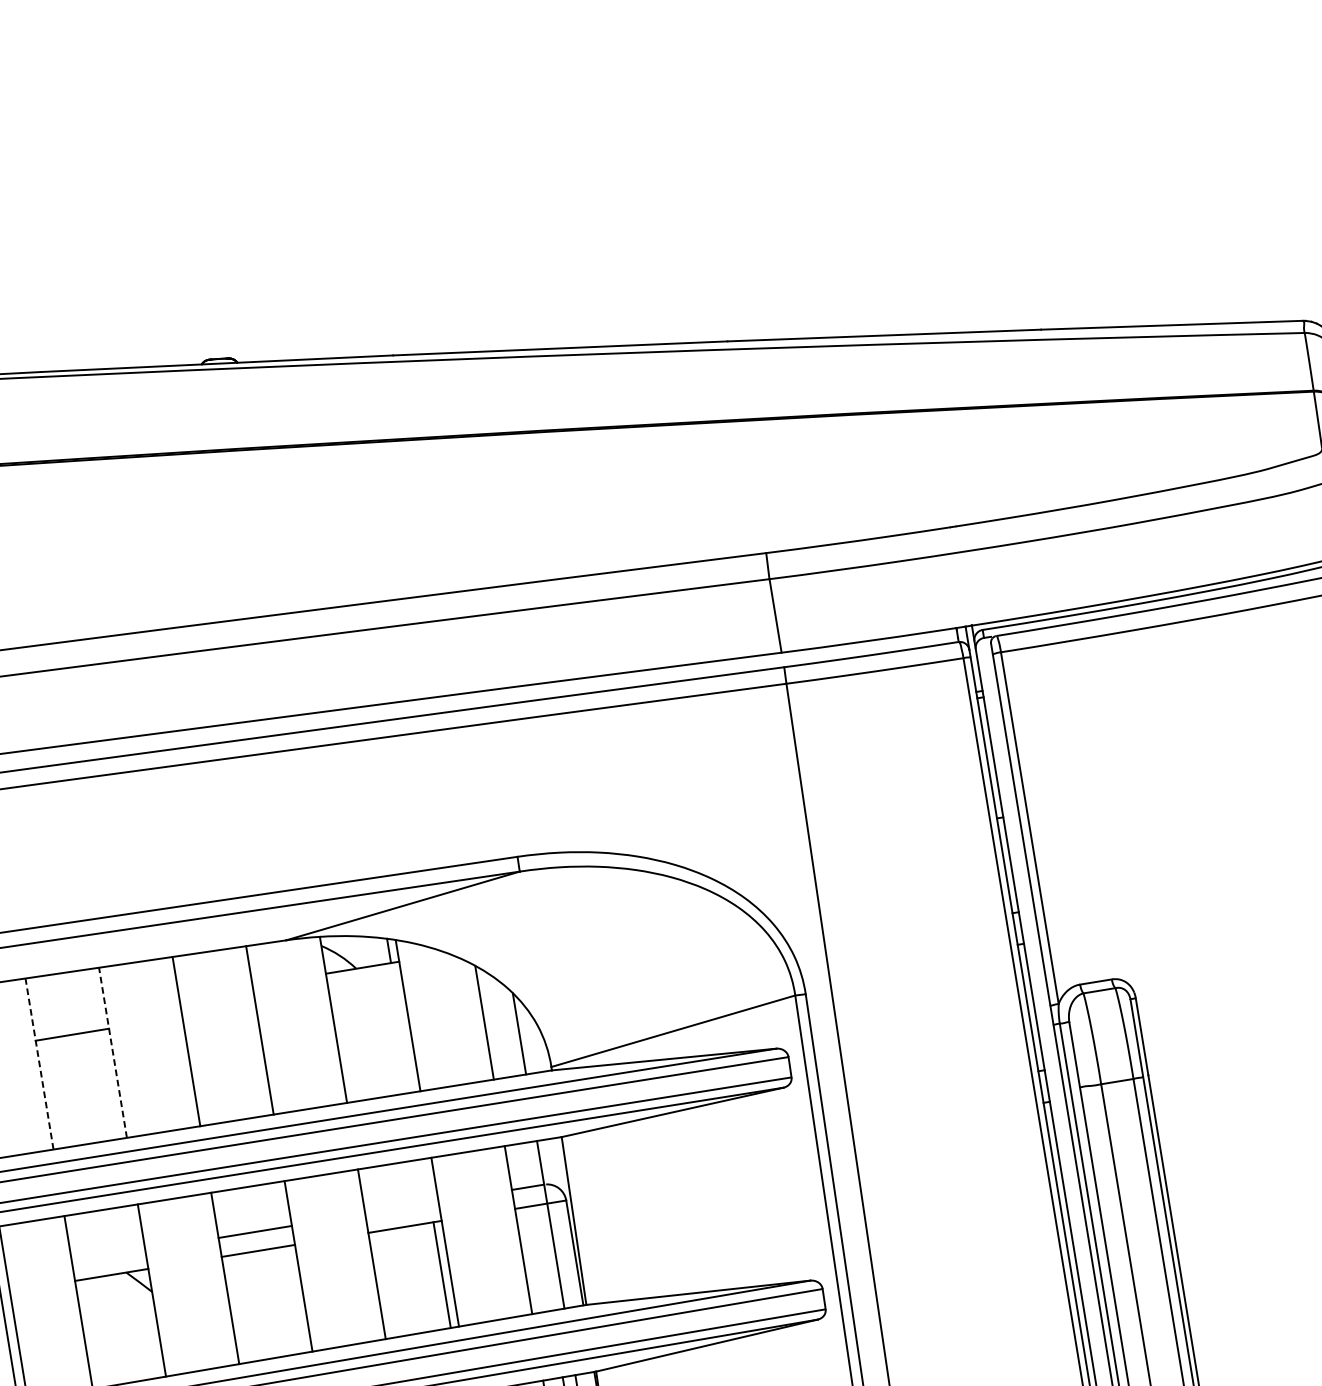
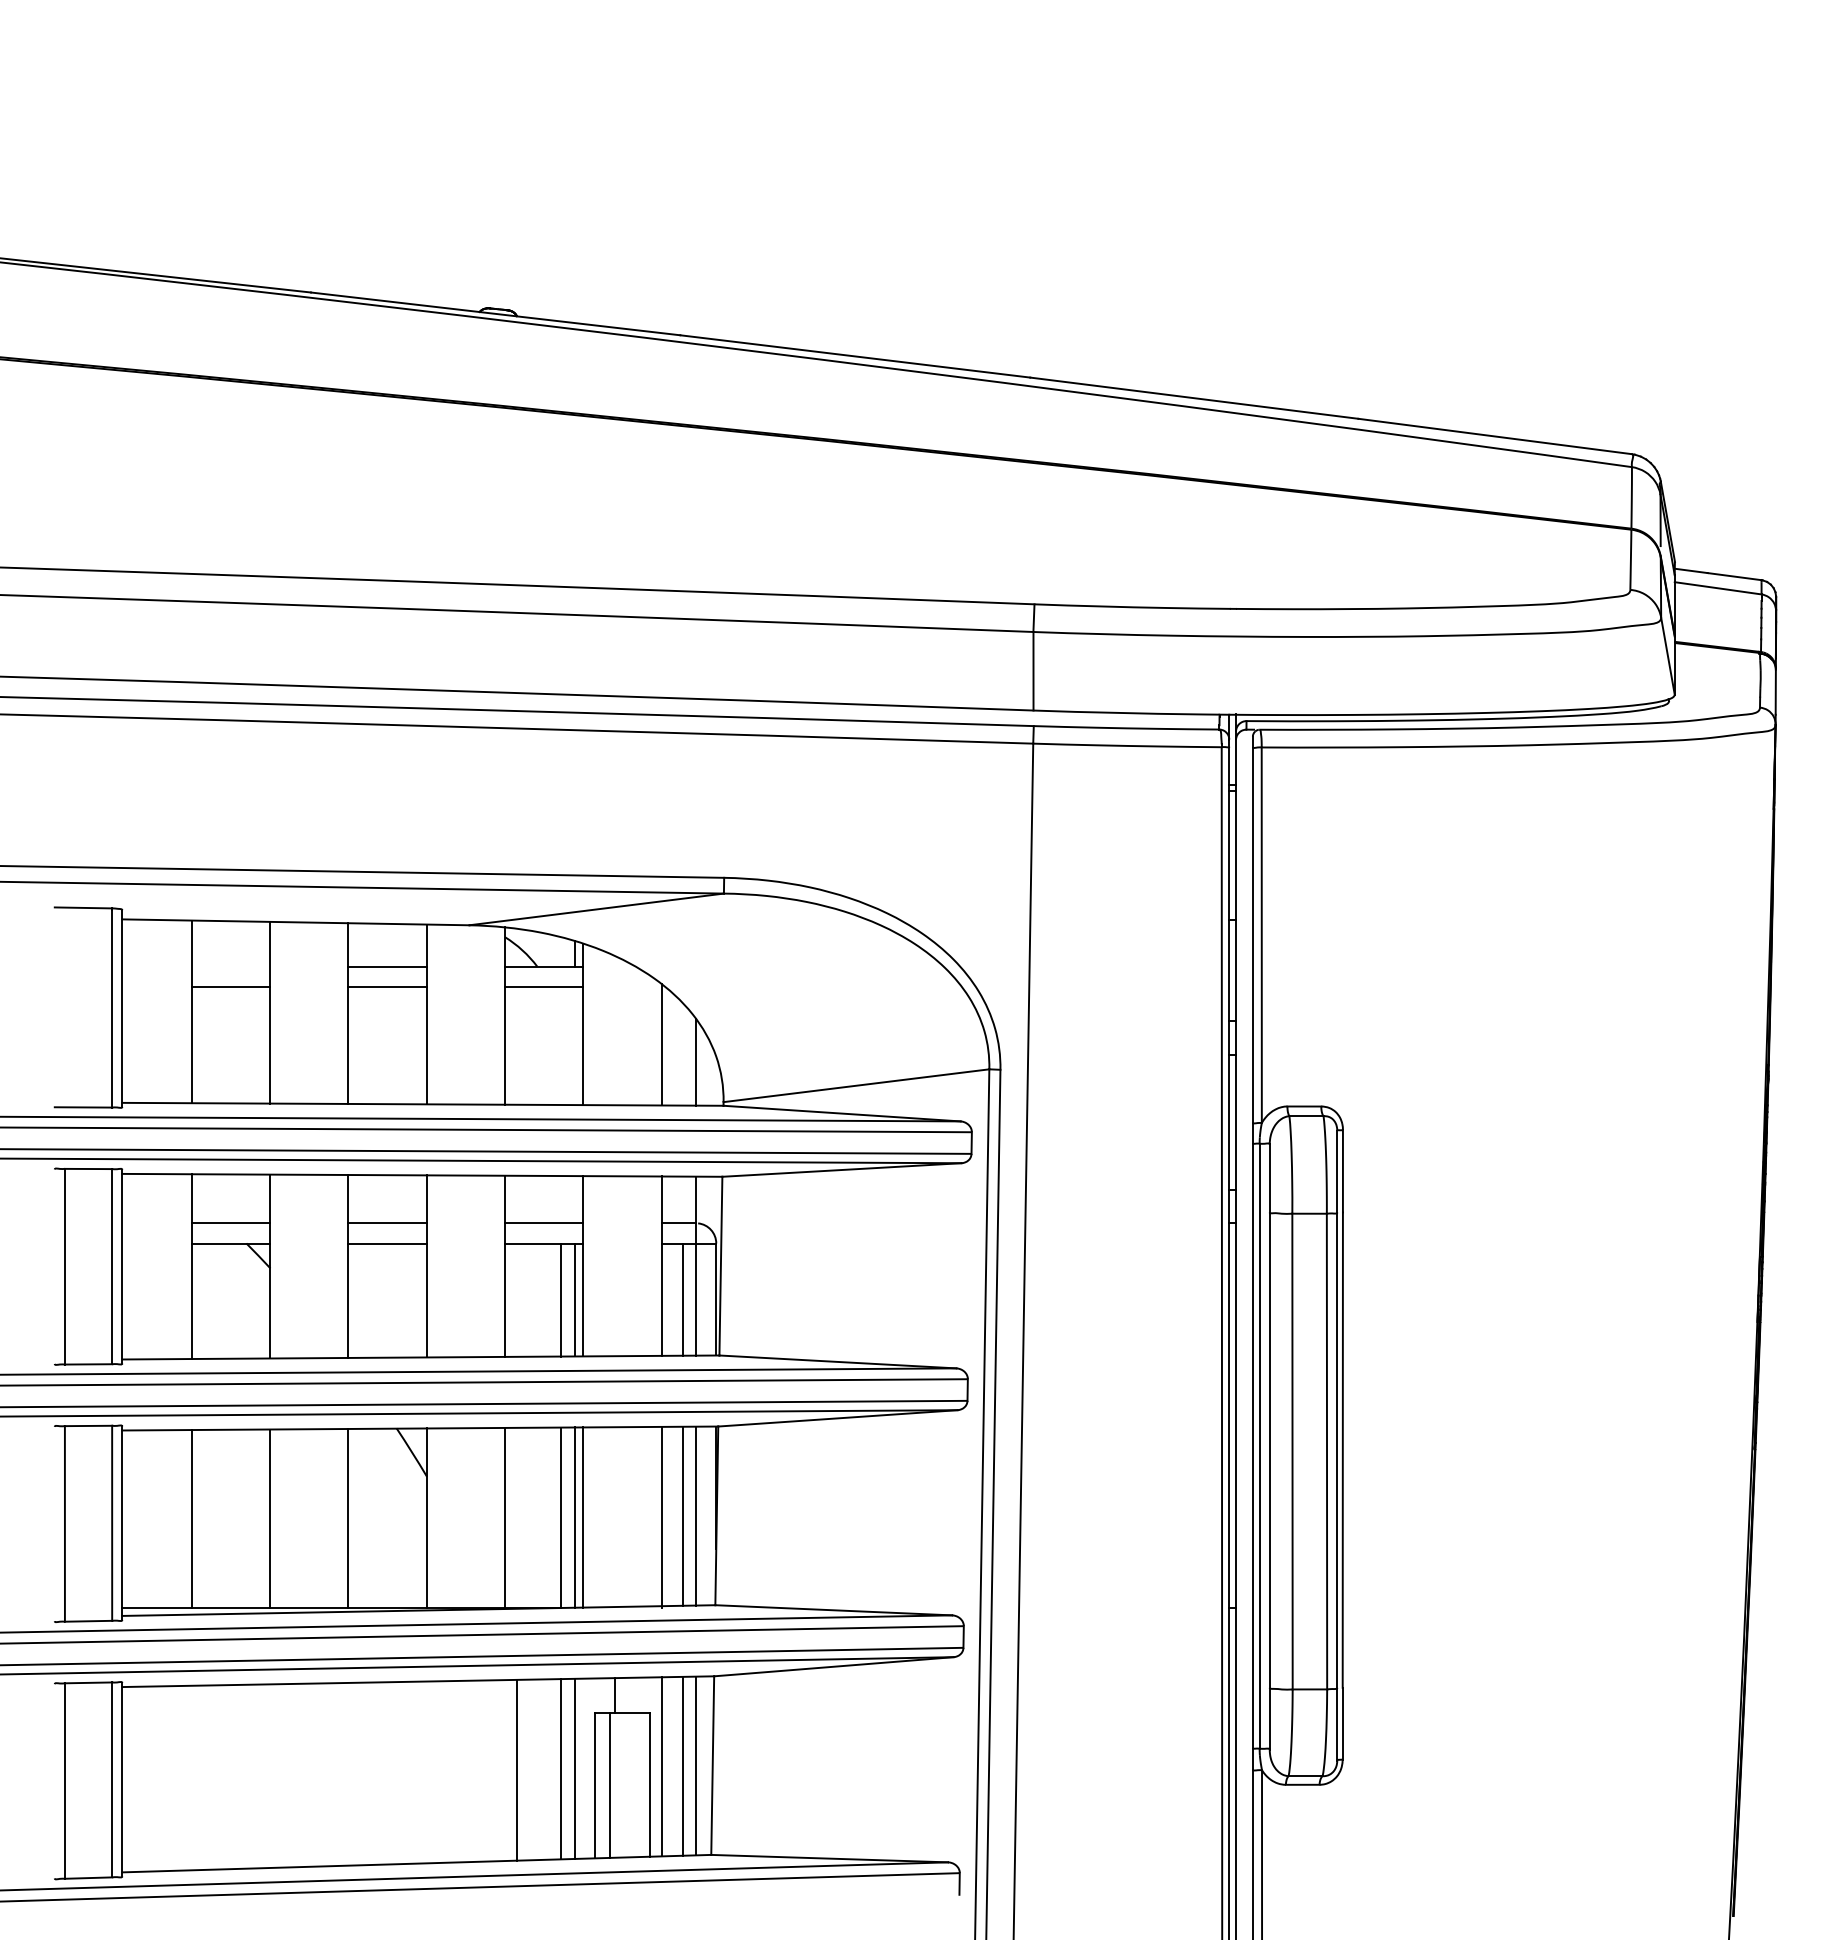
line: (366, 987) -> (544, 987), added
line: (215, 991) -> (387, 966), added
line: (219, 1011) -> (387, 987), added
line: (113, 1052) -> (270, 1012), dashed -> solid
line: (39, 1063) -> (191, 1011), dashed -> solid
line: (402, 1208) -> (544, 1223), added
line: (108, 1256) -> (230, 1223), added
line: (543, 1258) -> (682, 1299), added
line: (429, 1276) -> (561, 1299), added

